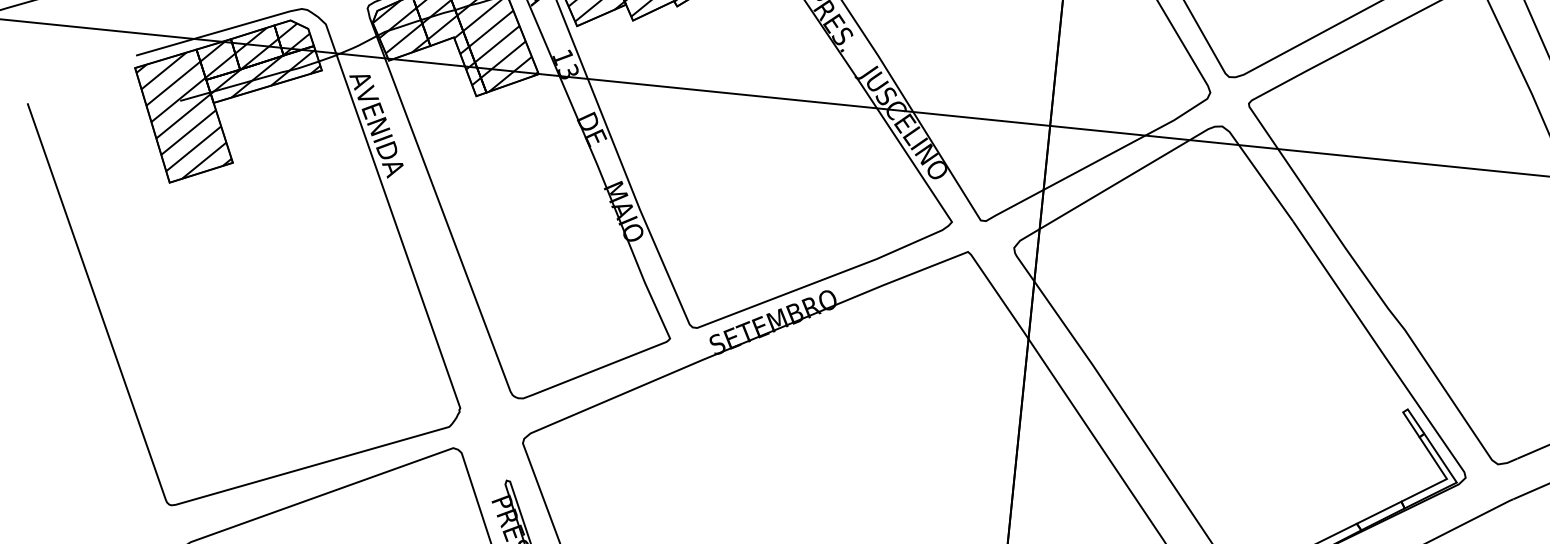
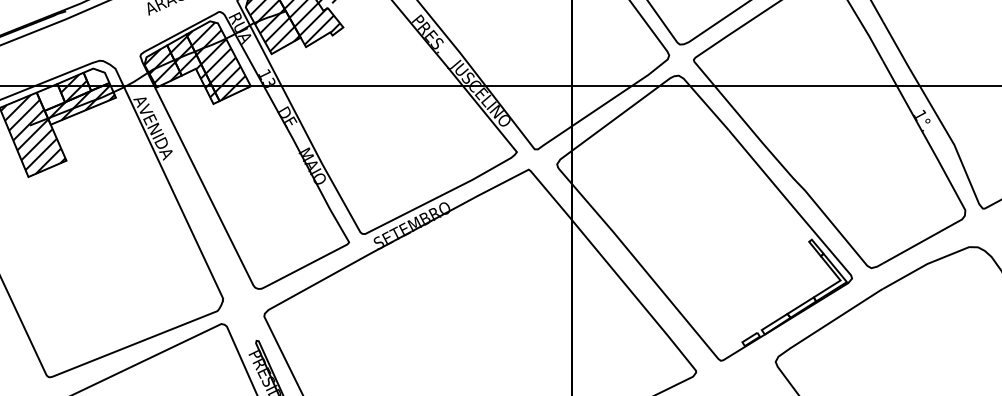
hatch: (293, 39) -> (96, 80), removed
hatch: (217, 59) -> (50, 97), removed

